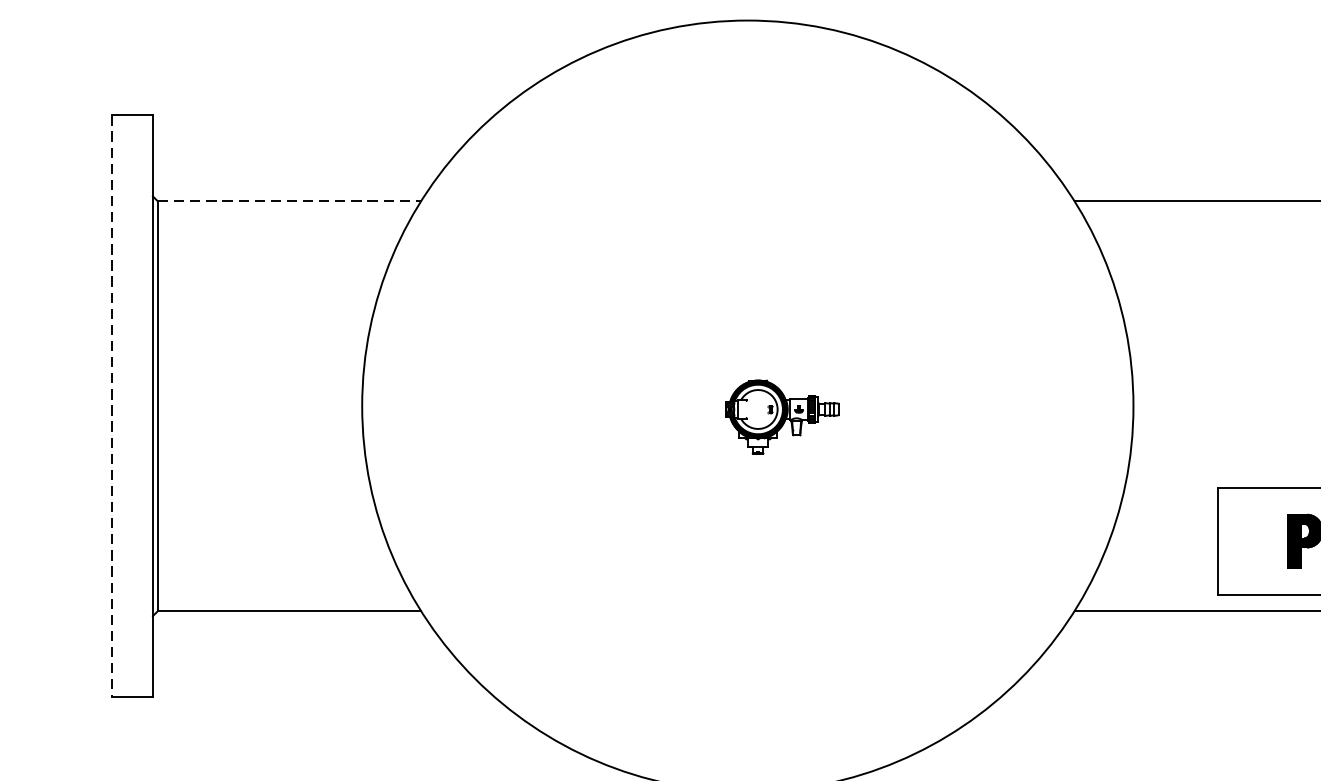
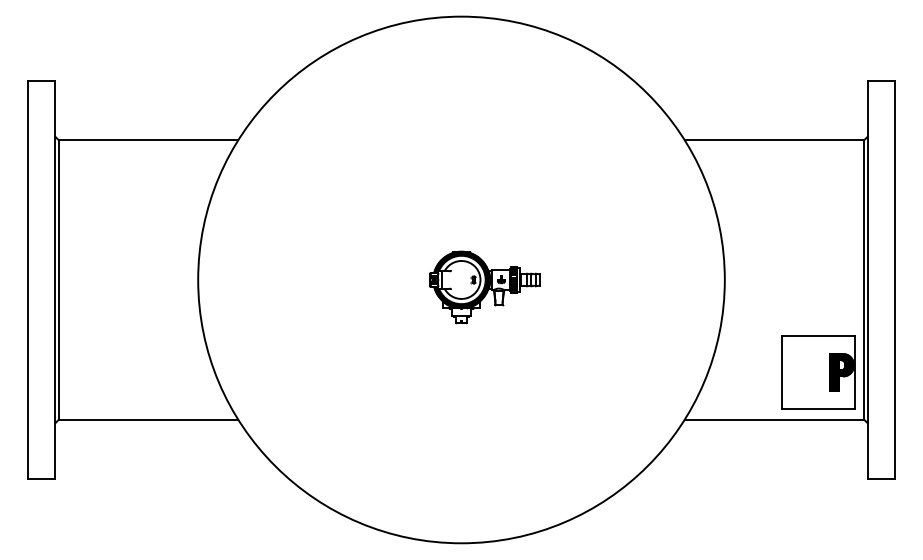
line: (289, 201) -> (148, 140), dashed -> solid
line: (112, 405) -> (27, 279), dashed -> solid
part: (781, 417) -> (484, 287), size x1.43

